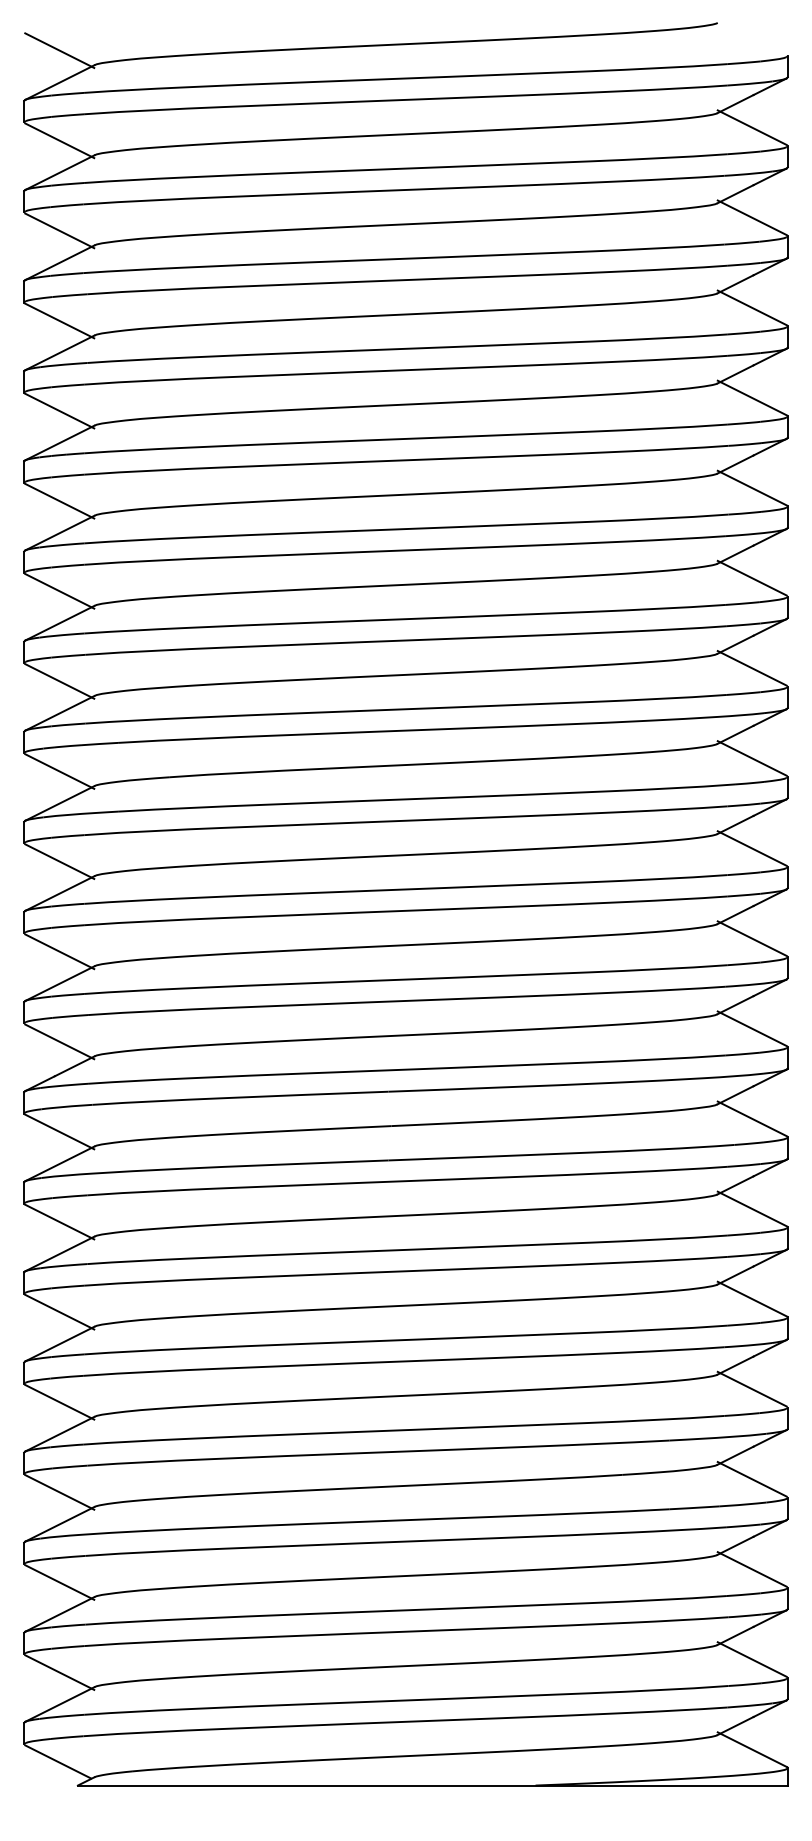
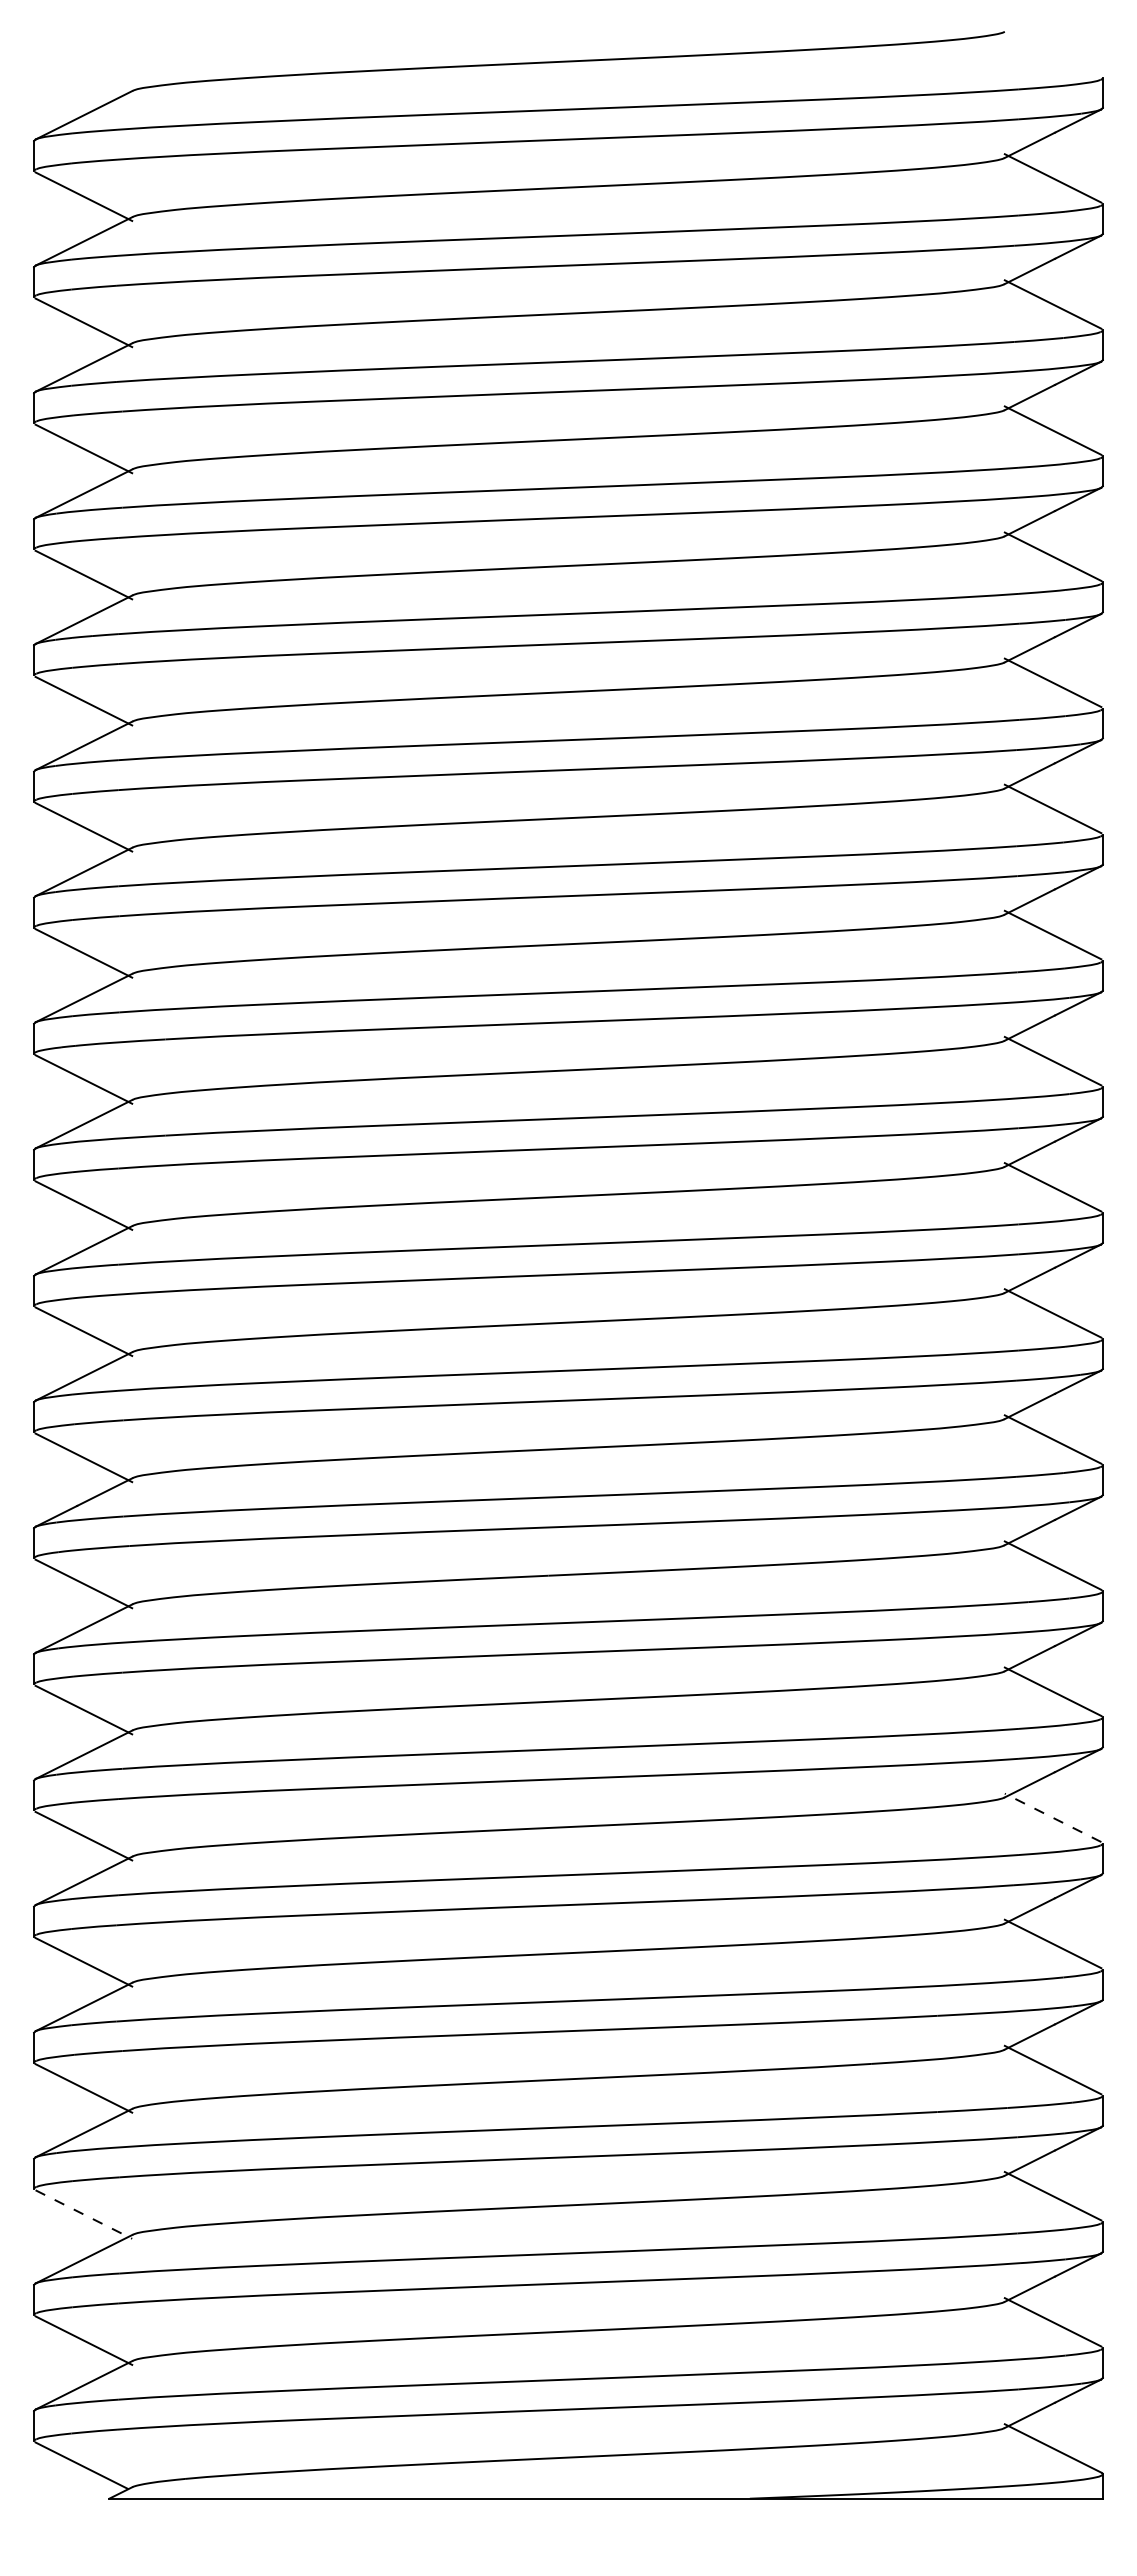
line: (59, 50) -> (83, 70), removed
line: (752, 1298) -> (1053, 1817), solid -> dashed
line: (60, 1582) -> (84, 2214), solid -> dashed

